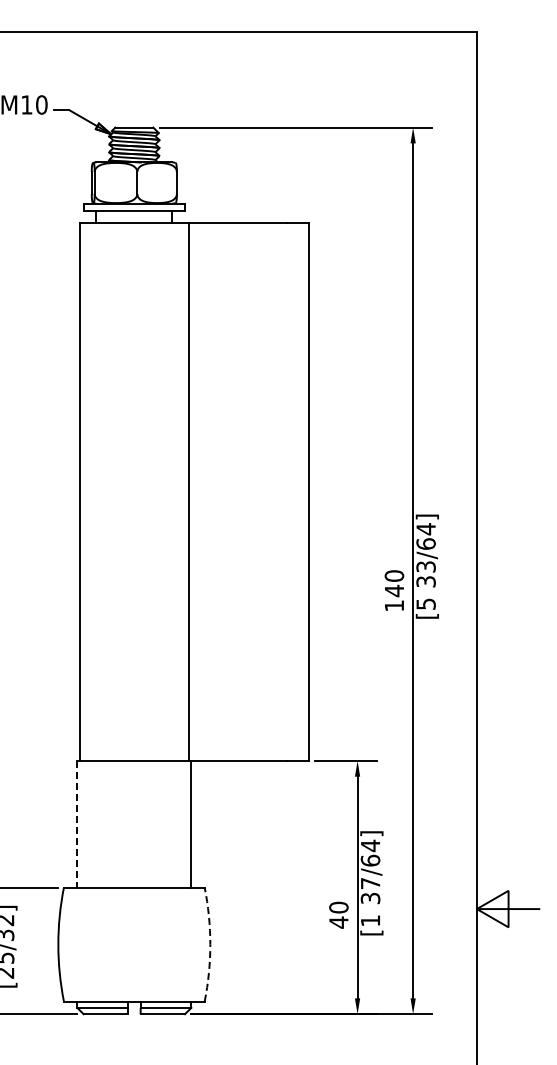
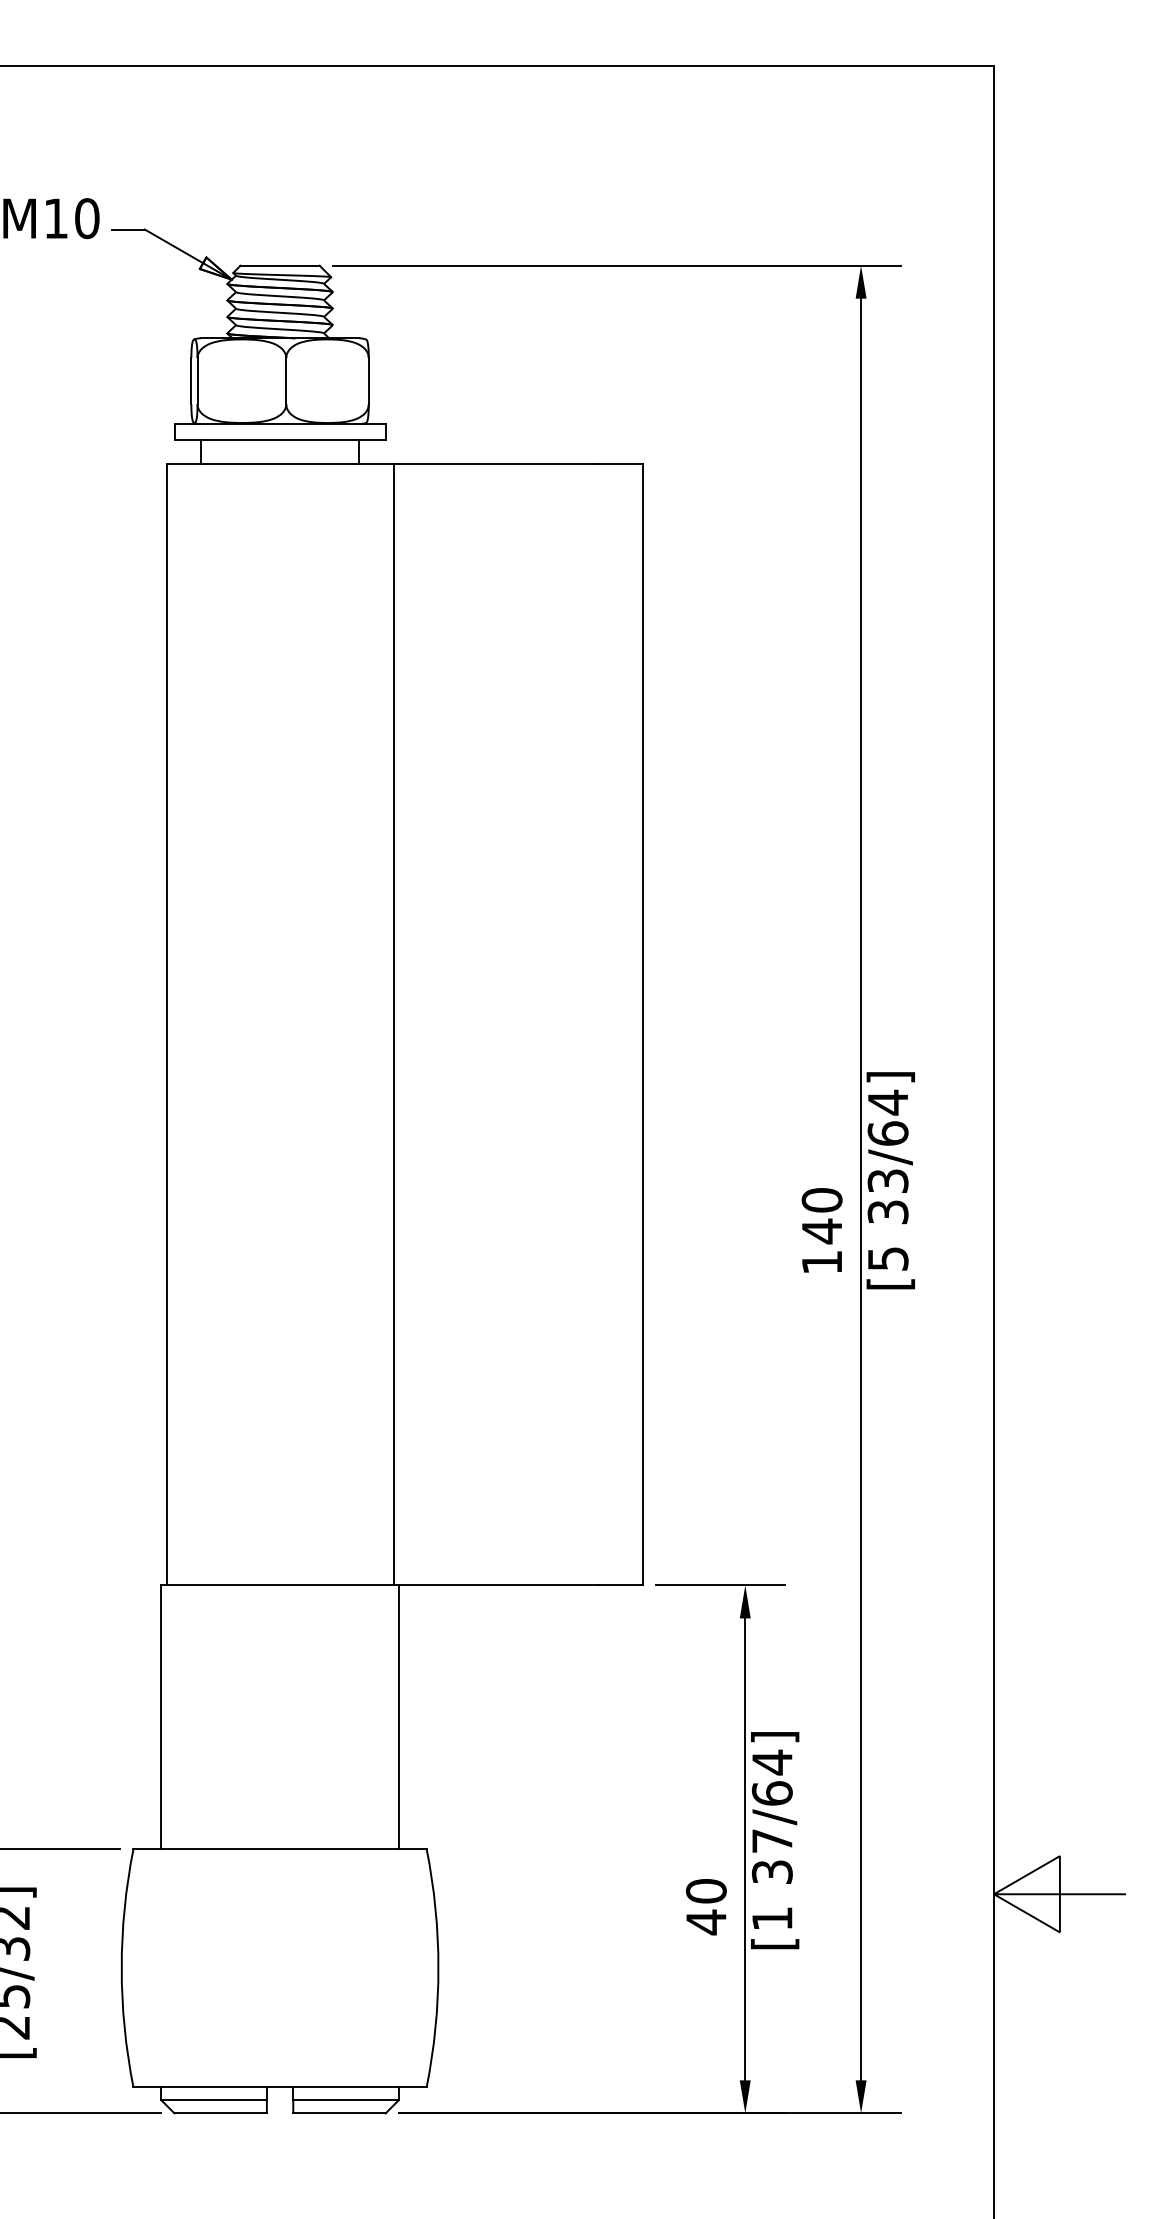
line: (77, 824) -> (161, 1717), dashed -> solid
arc: (210, 944) -> (438, 1968), dashed -> solid

